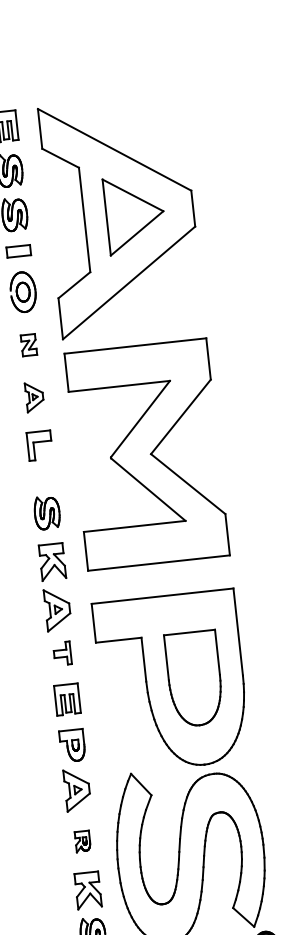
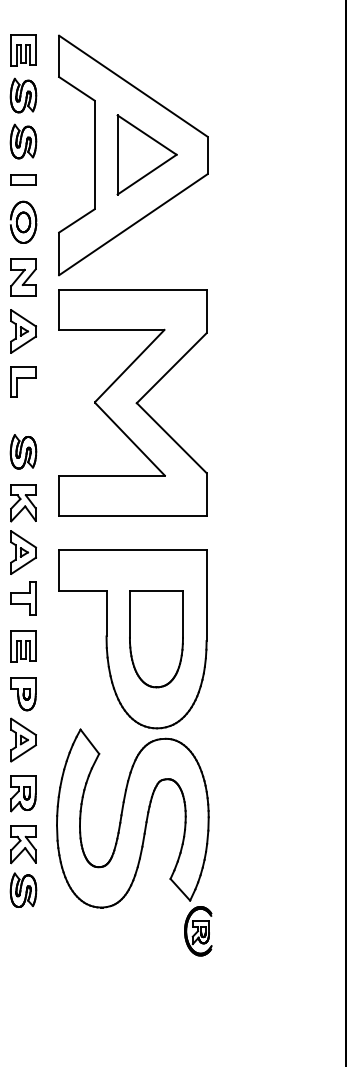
part: (28, 345) -> (23, 277), size x1.67
part: (34, 397) -> (23, 331), size x1.43
part: (62, 653) -> (23, 598), size x1.43
part: (82, 841) -> (23, 793), size x1.67

